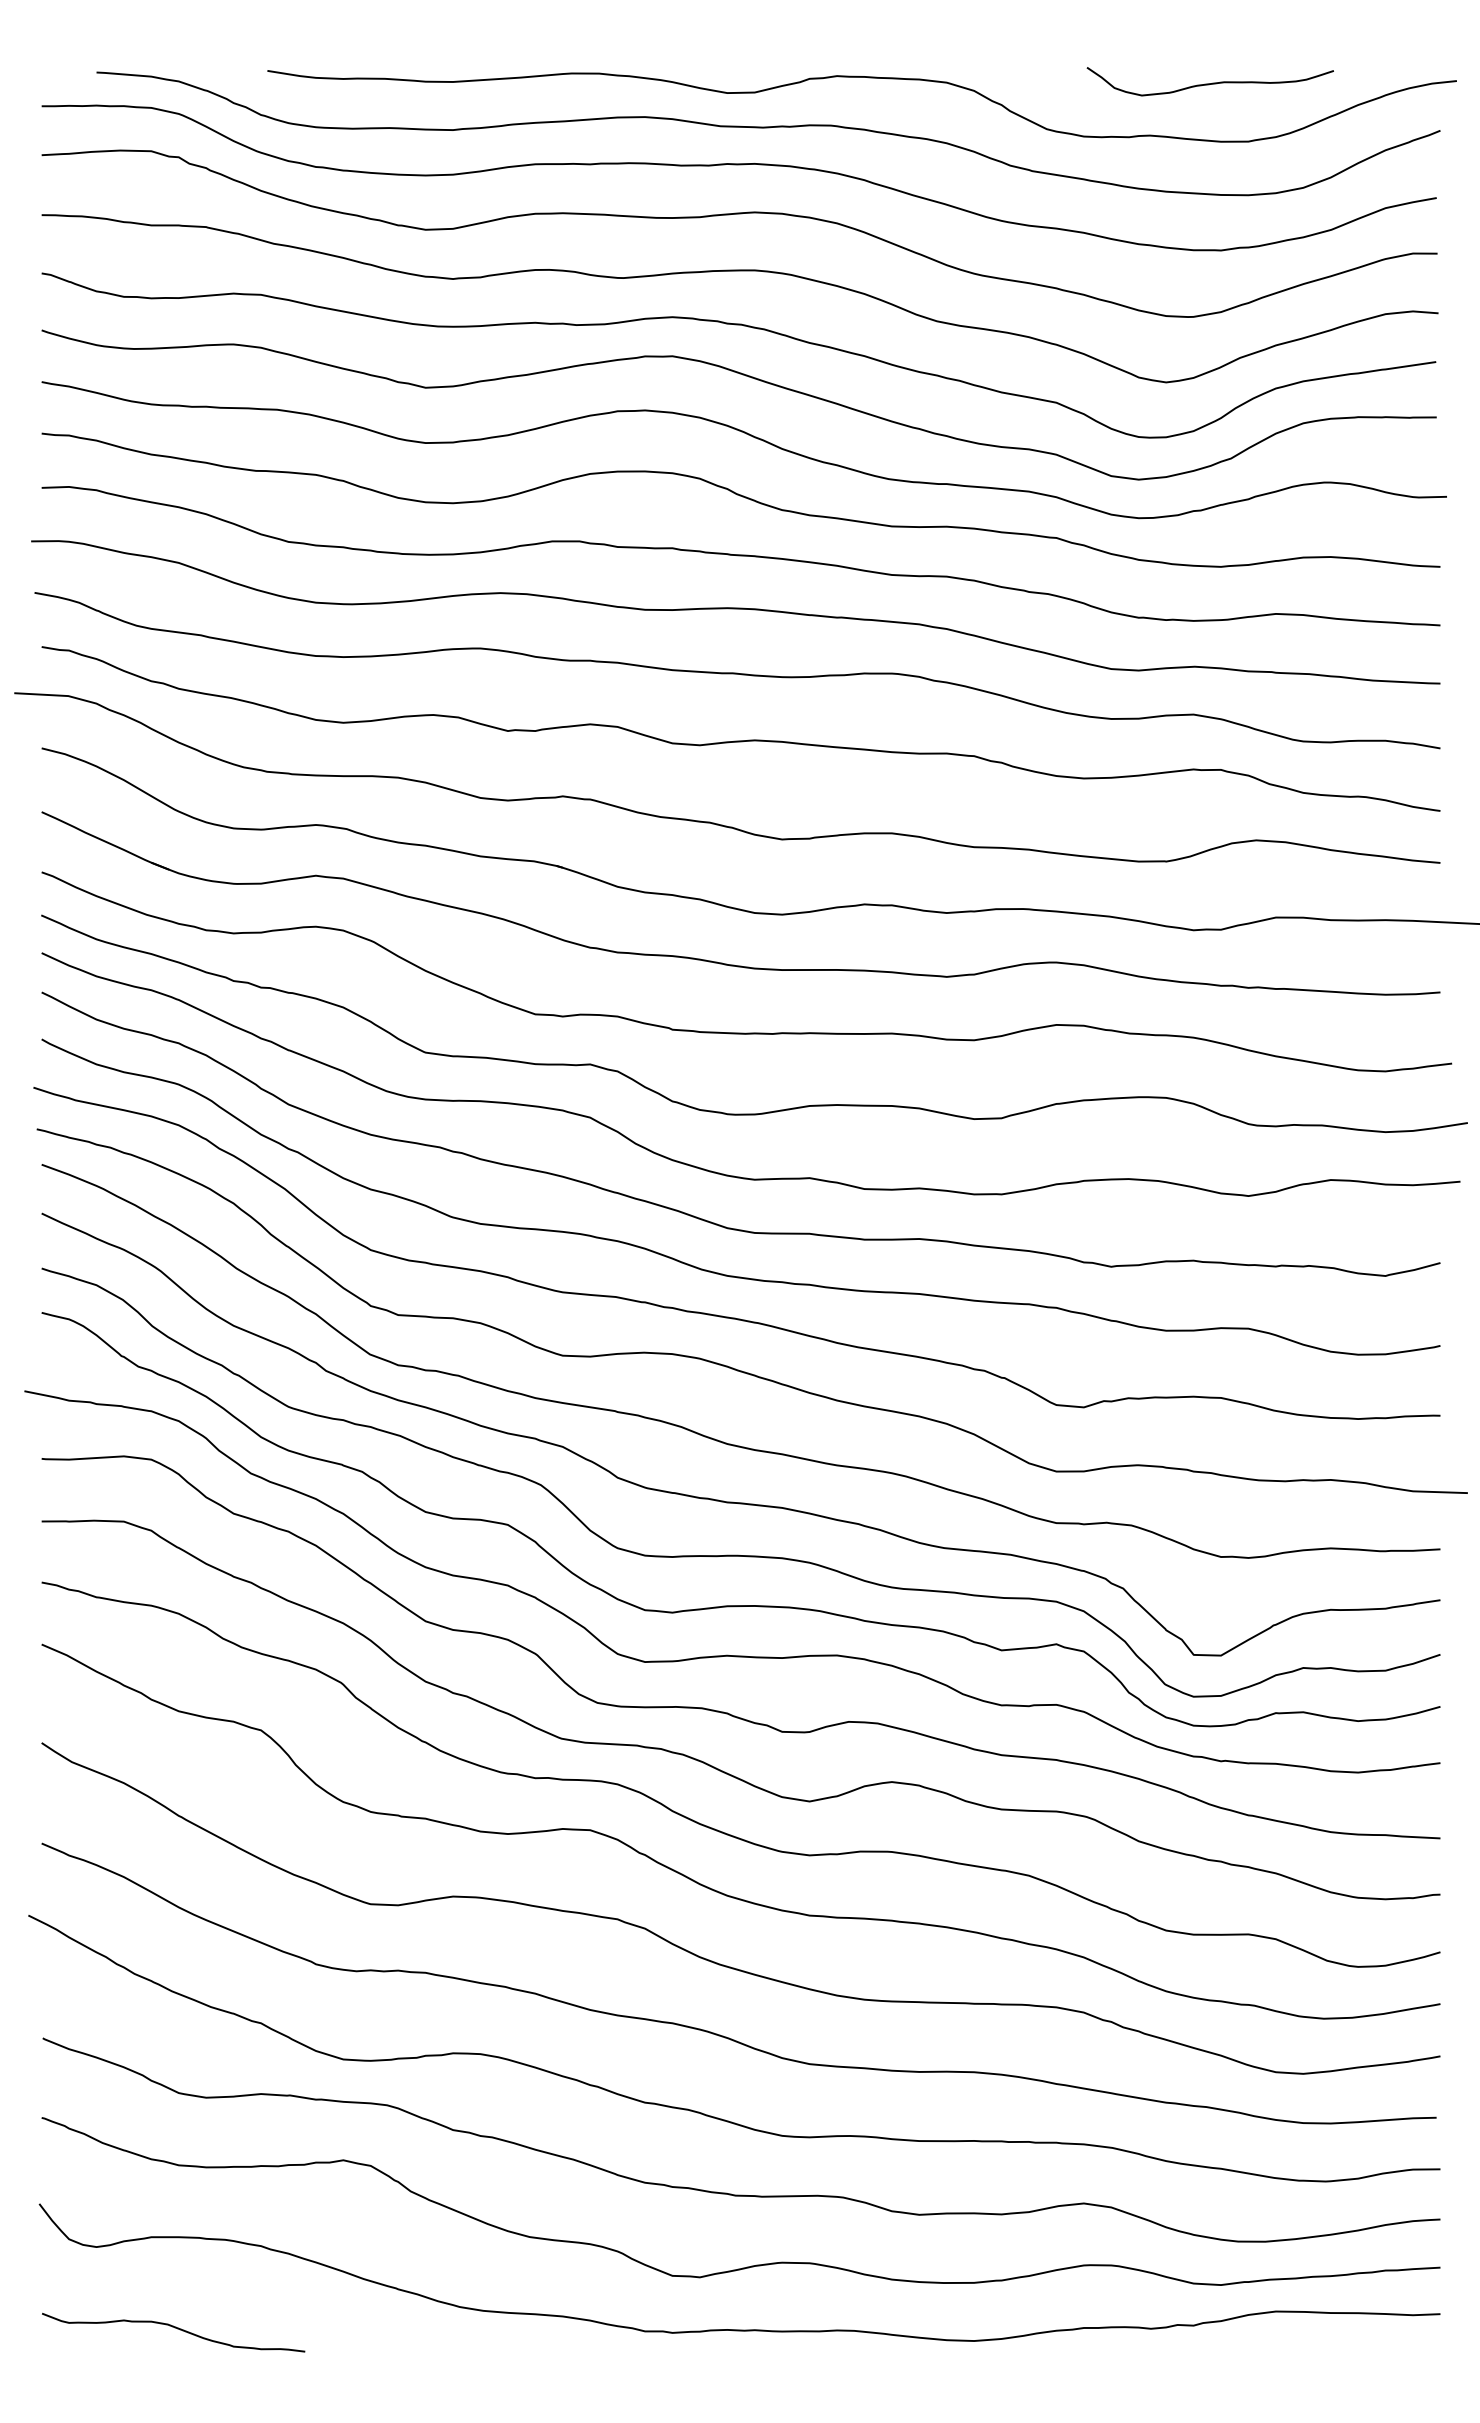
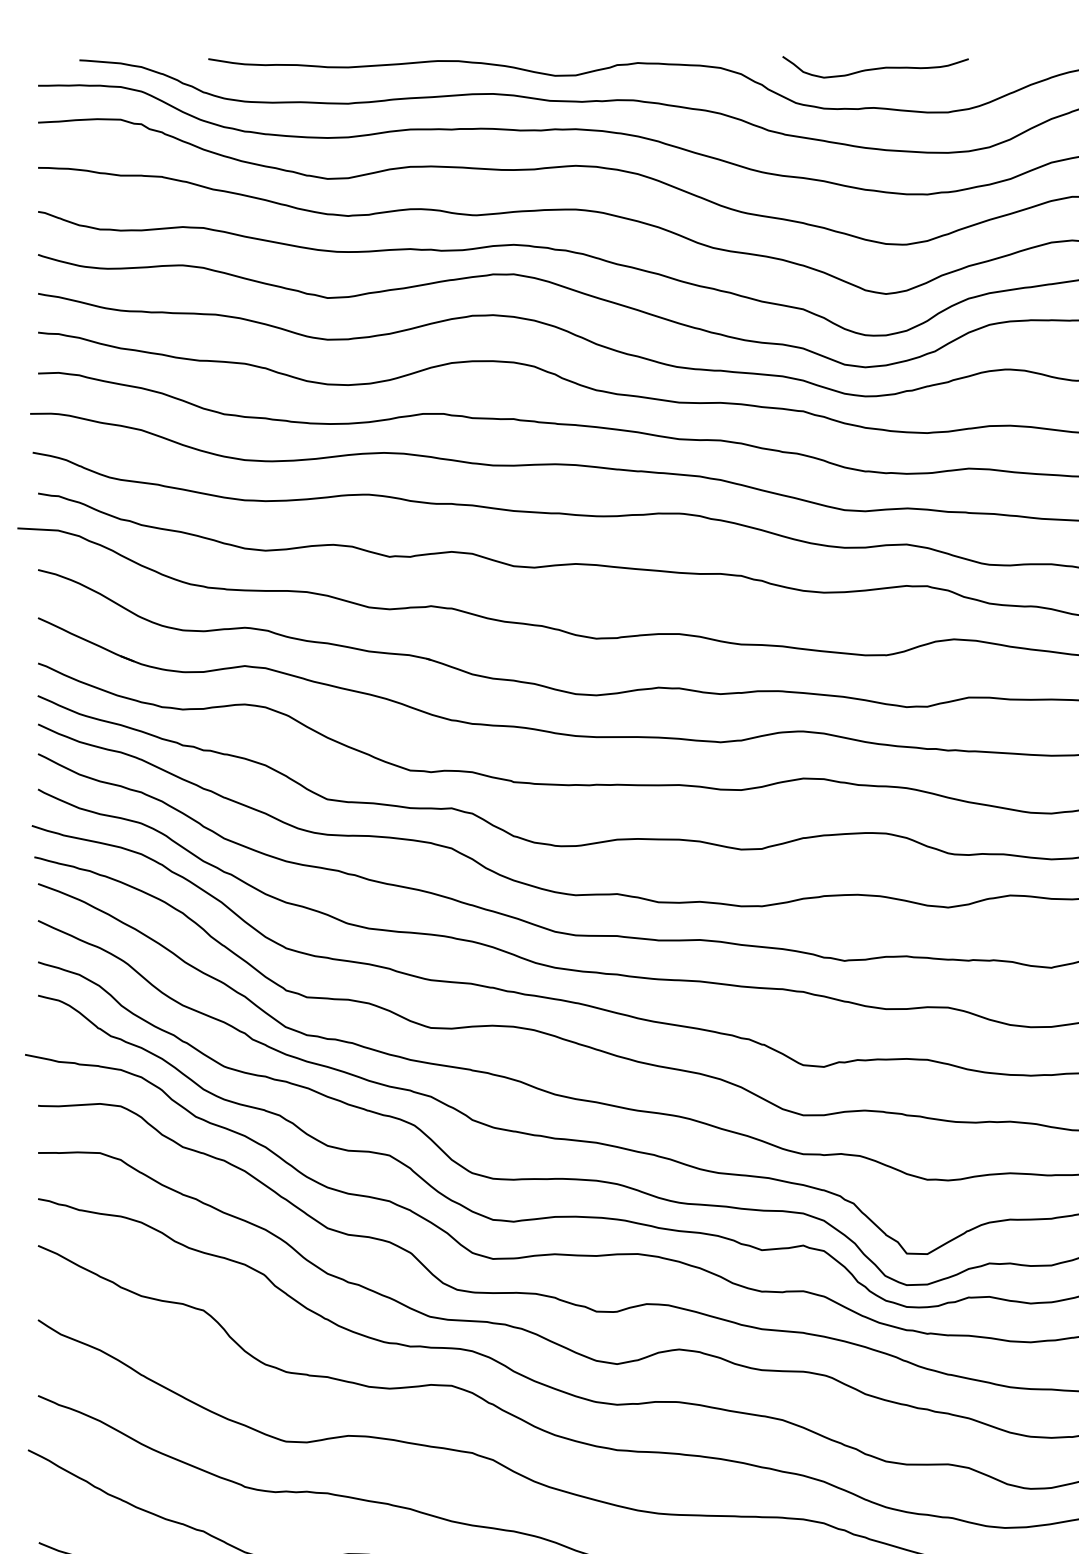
curve: (1209, 83) -> (874, 68), moved

